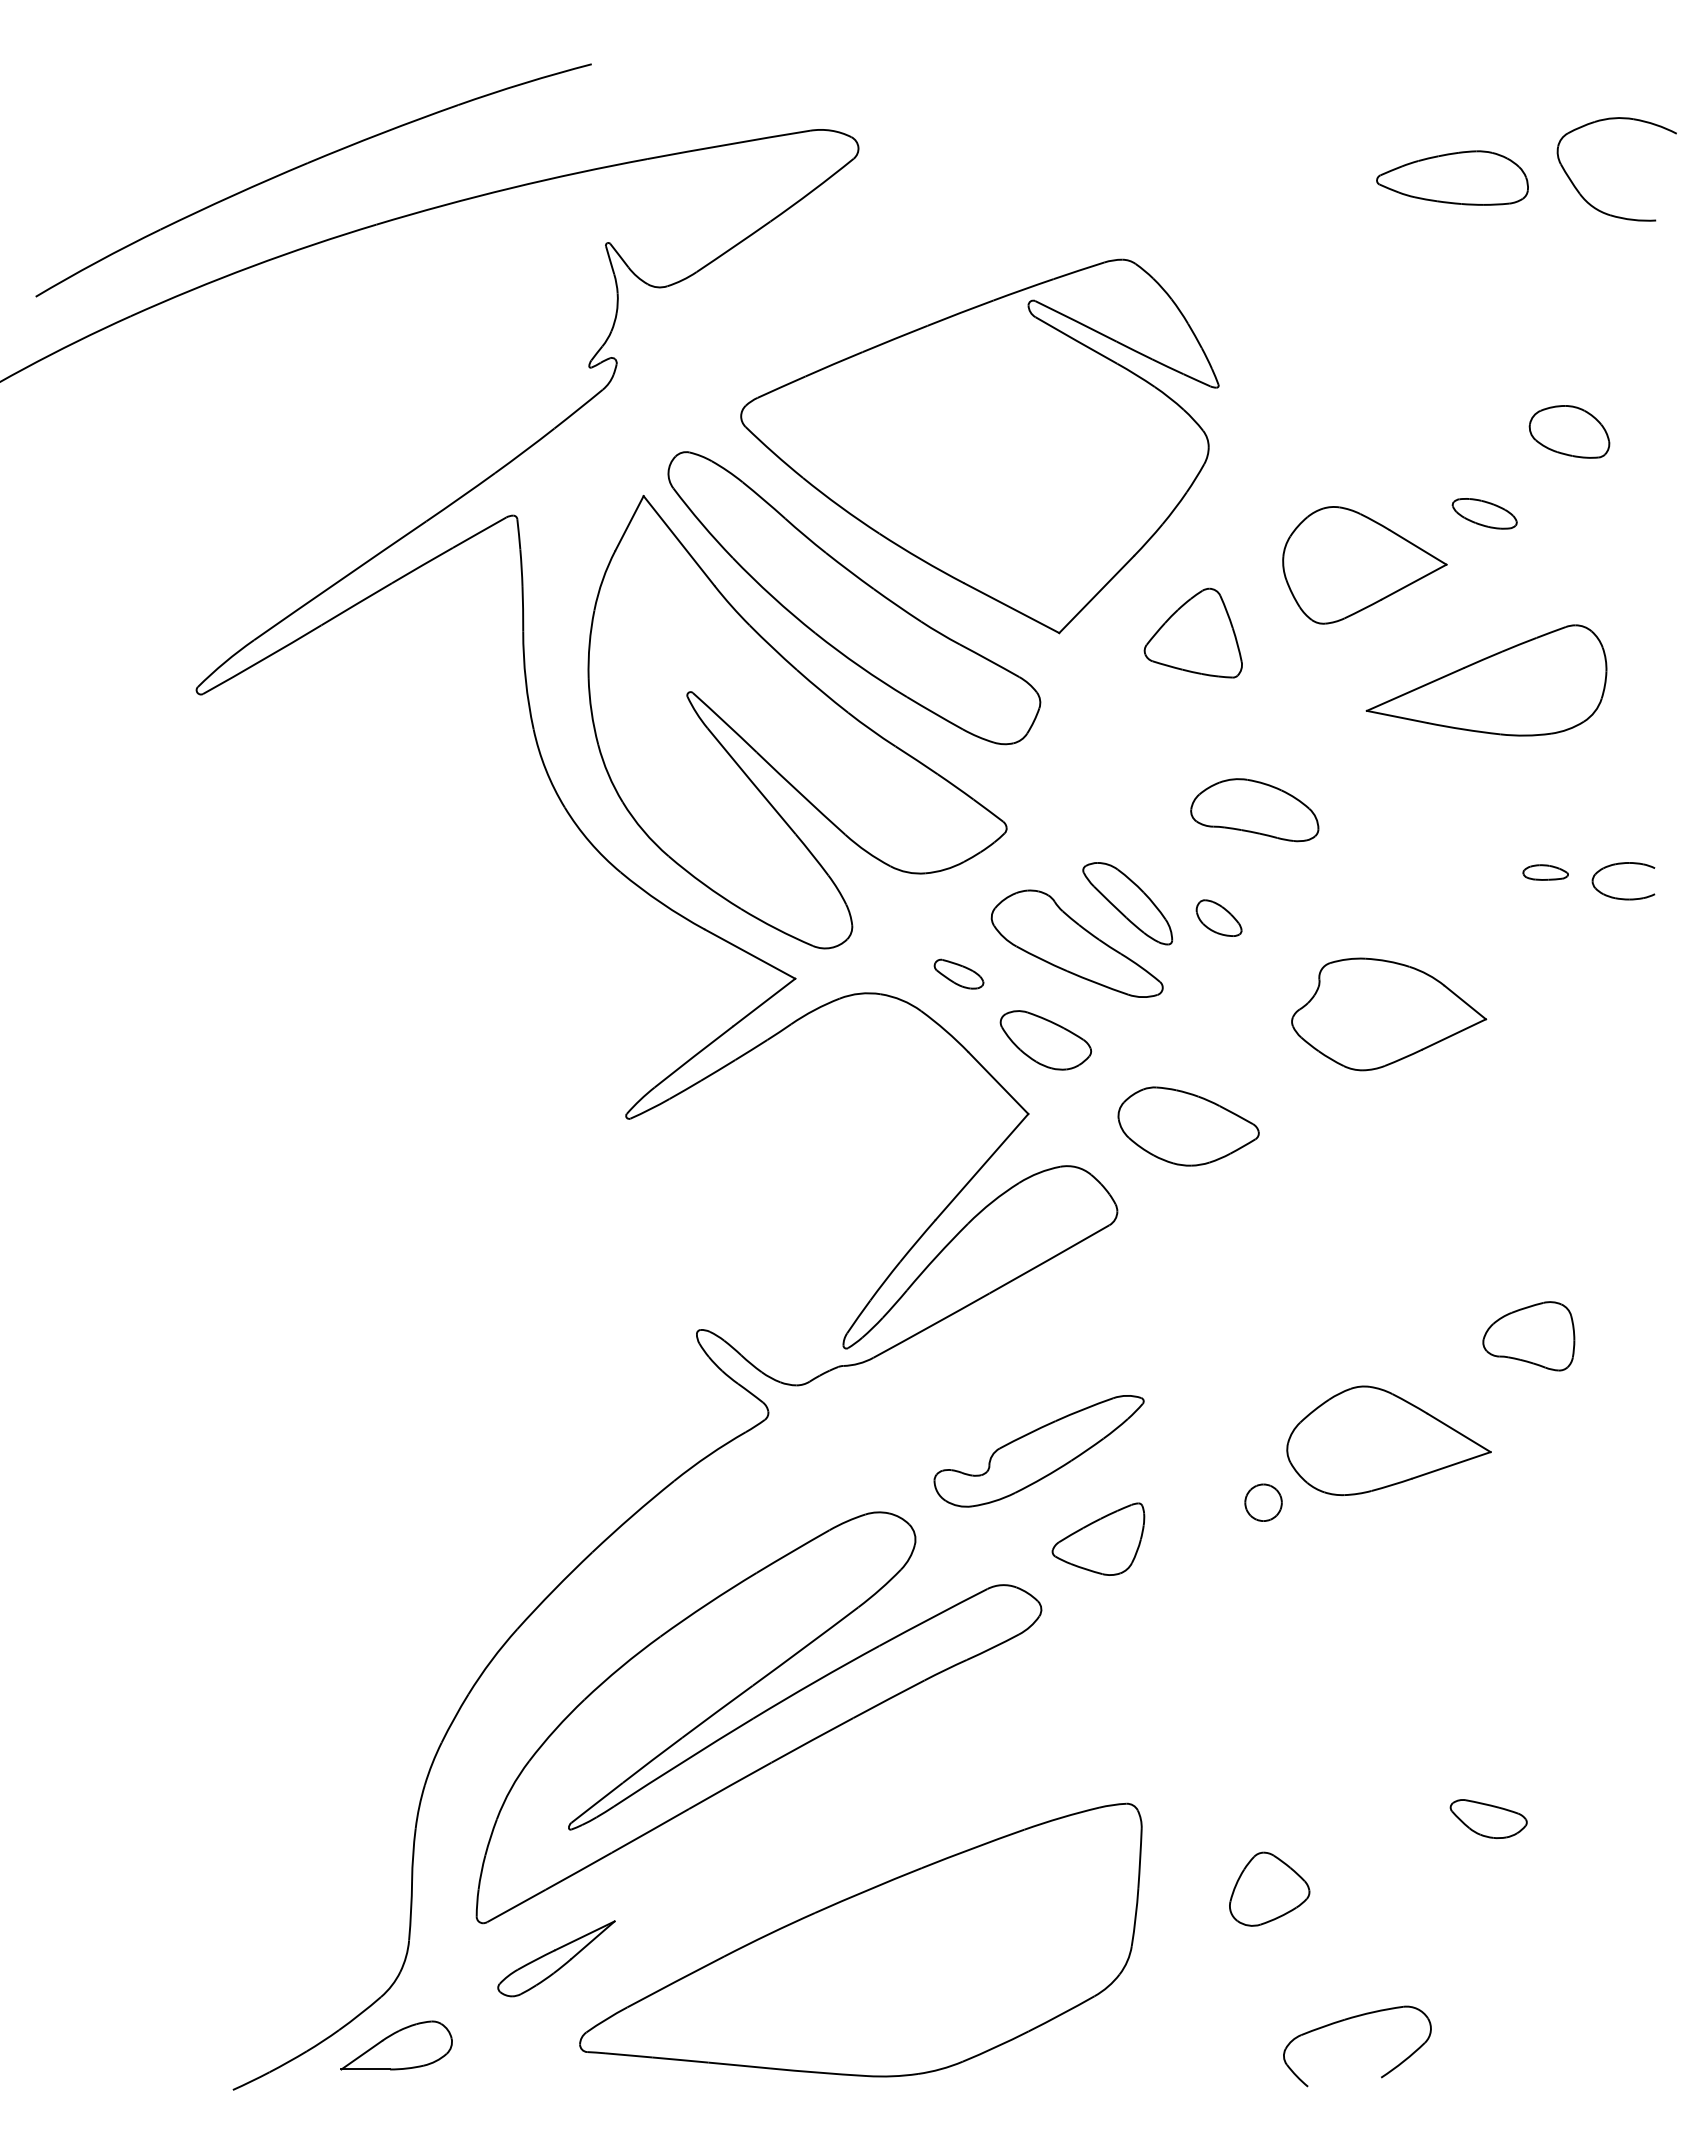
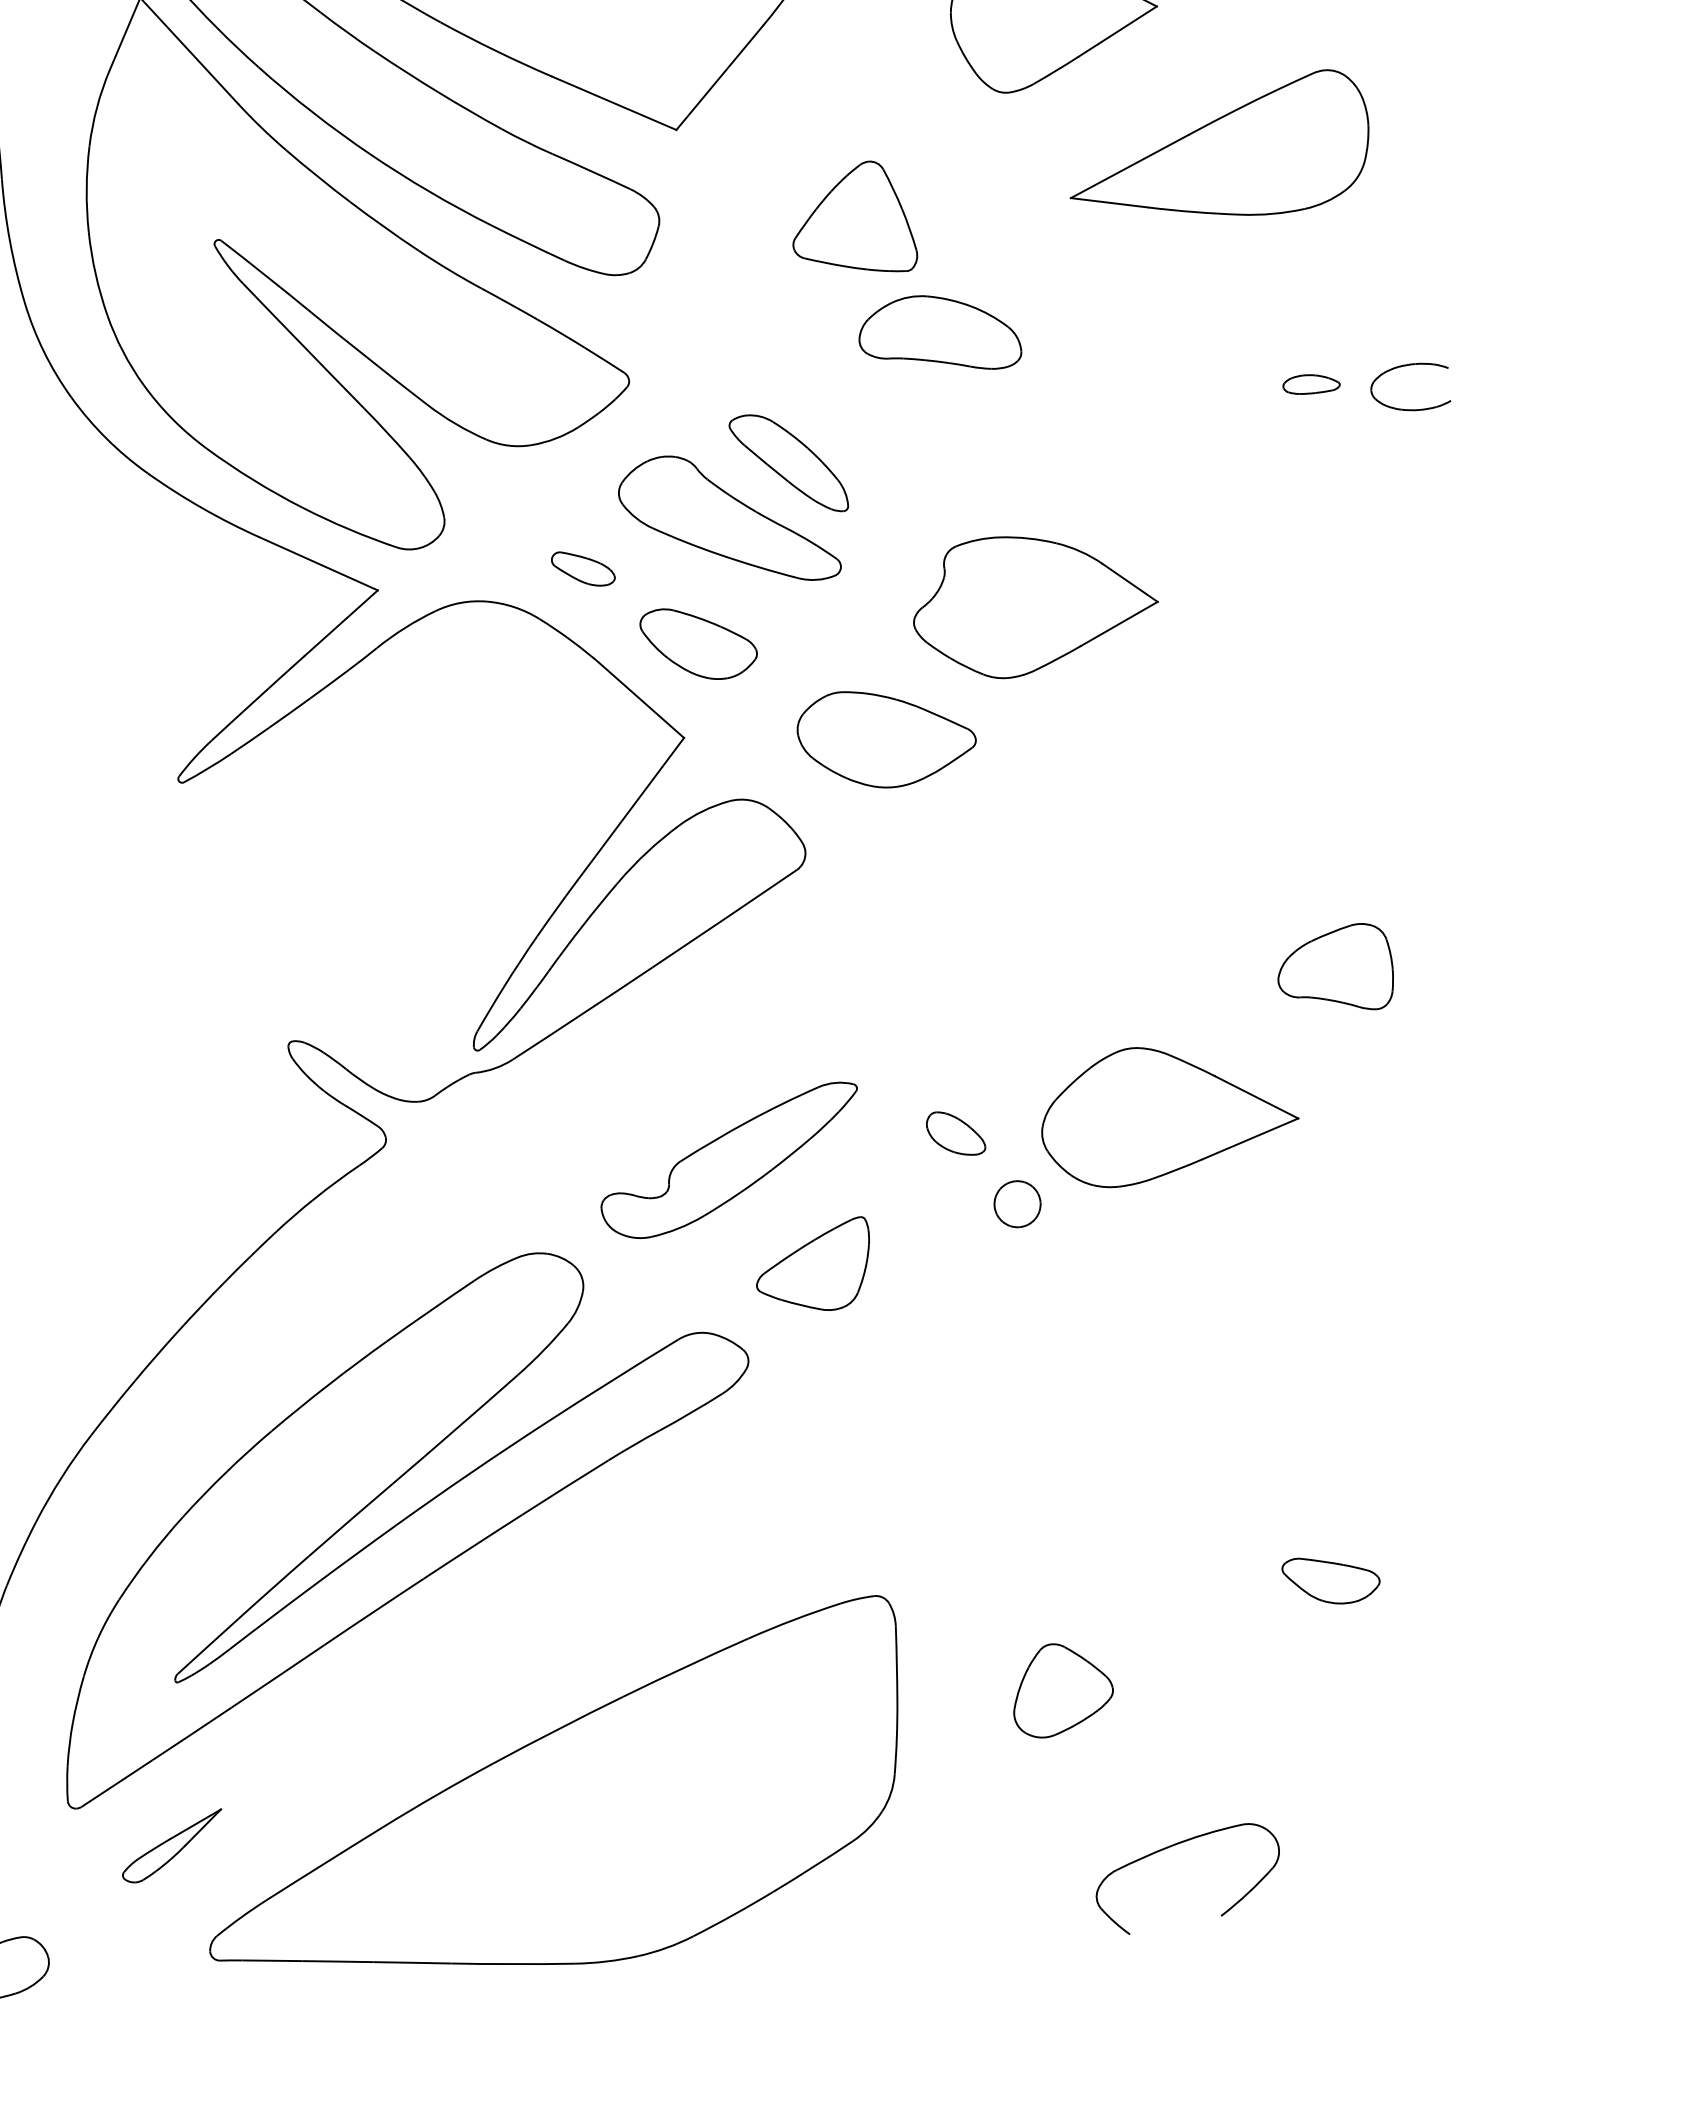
part: (1192, 632) -> (851, 218), moved
part: (1218, 917) -> (955, 1132), moved
part: (1389, 1014) -> (1035, 605), moved
part: (556, 1958) -> (172, 1845), size x0.7

